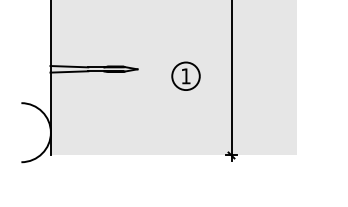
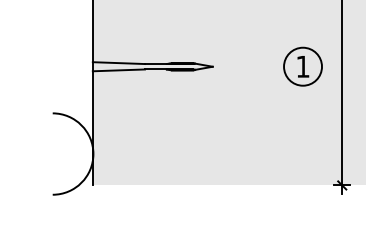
part: (185, 76) -> (302, 66), moved

